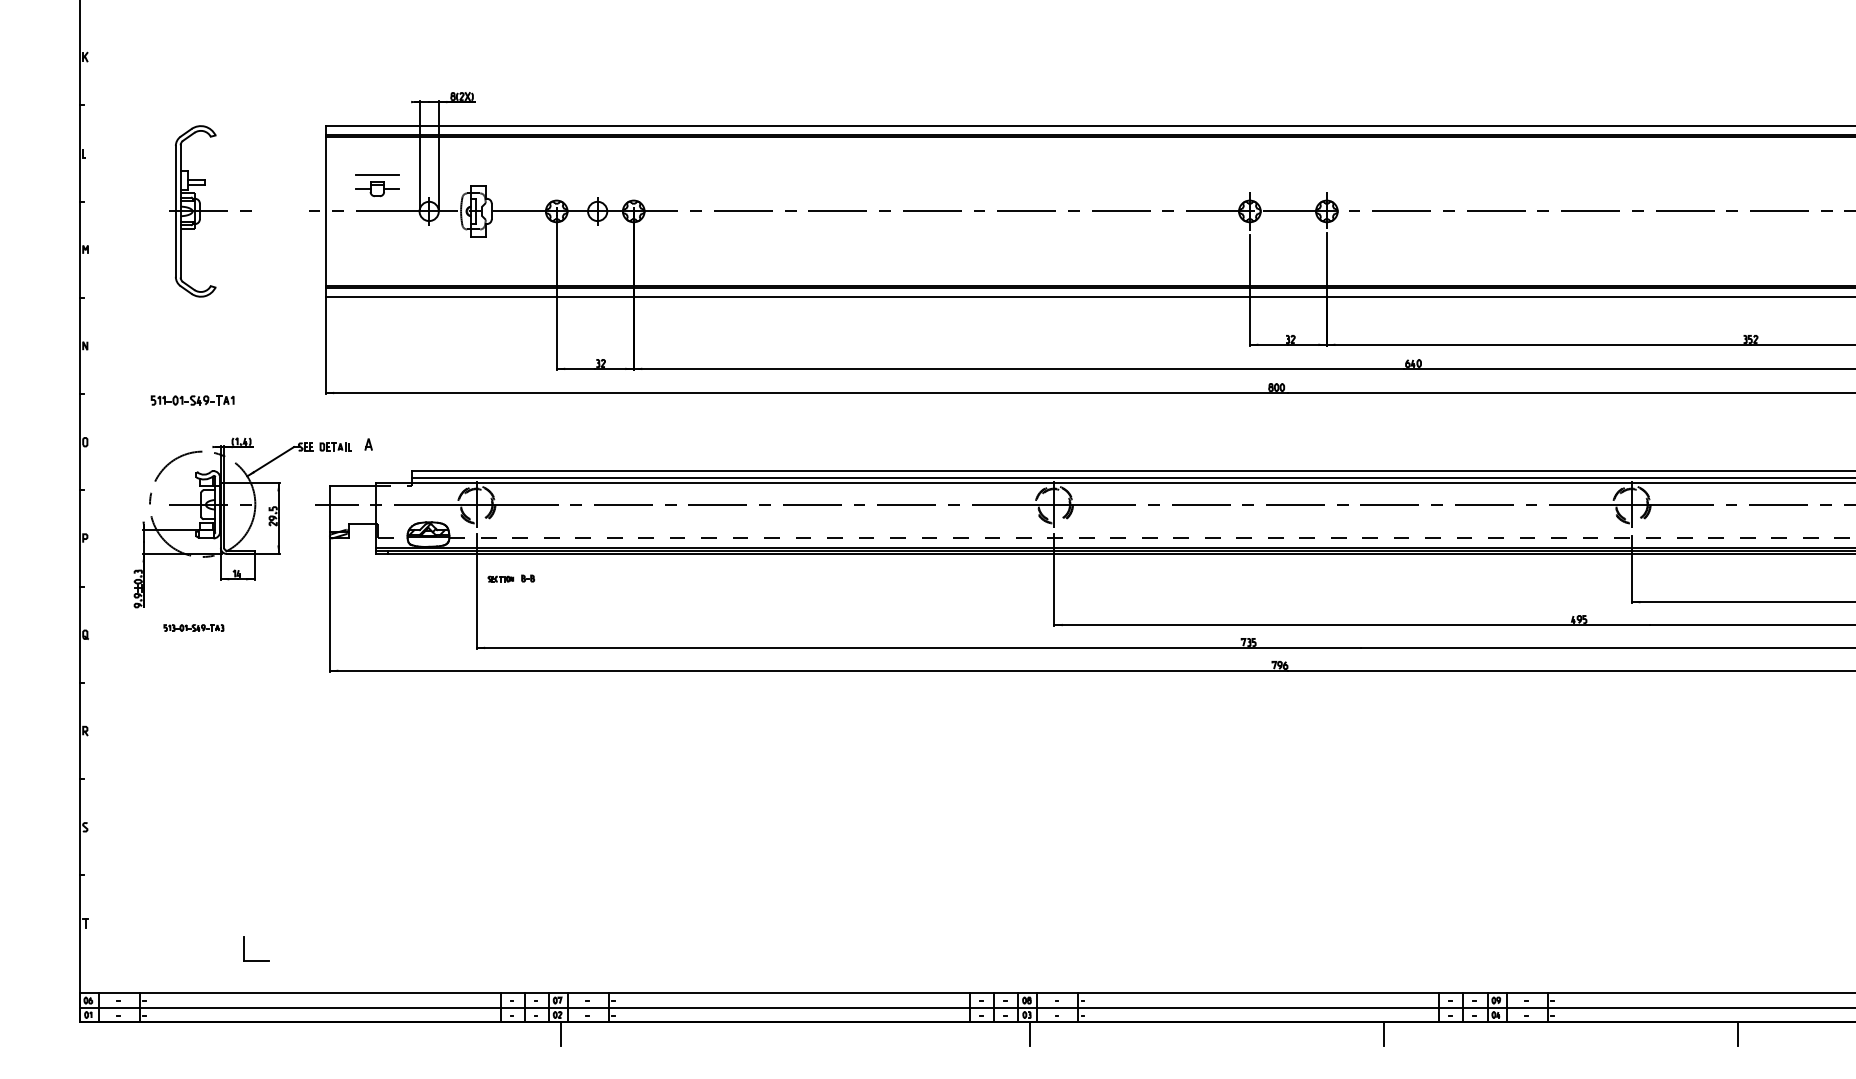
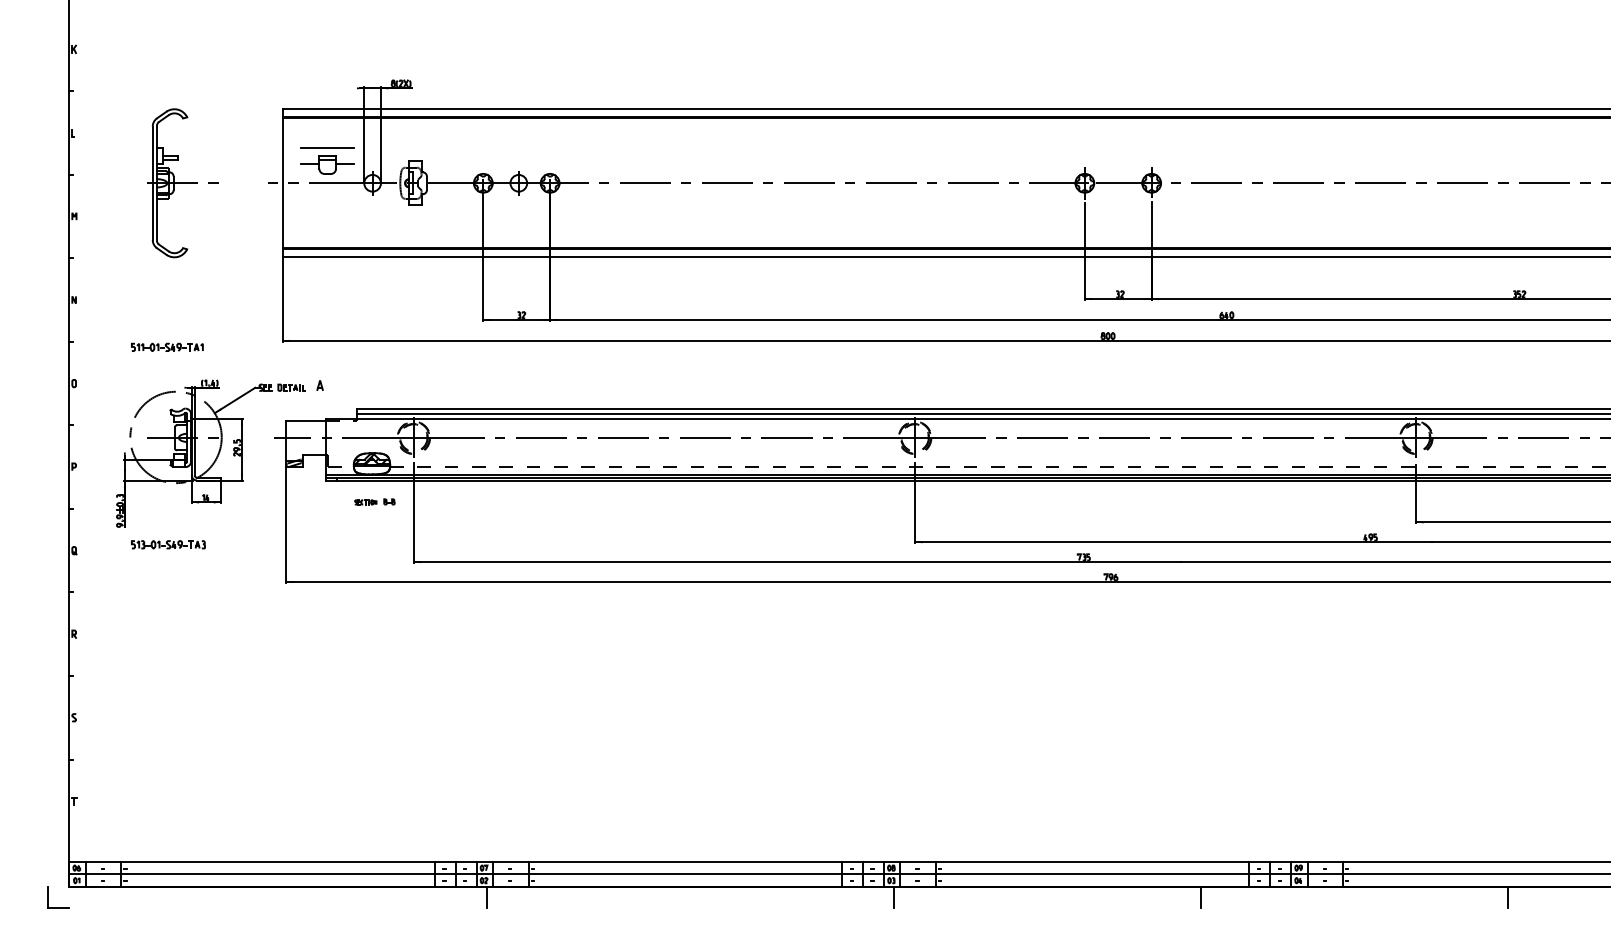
part: (377, 185) -> (327, 160), size x1.43
part: (510, 578) -> (374, 501), moved
part: (193, 627) -> (168, 544), size x1.43
part: (244, 949) -> (48, 897), moved

